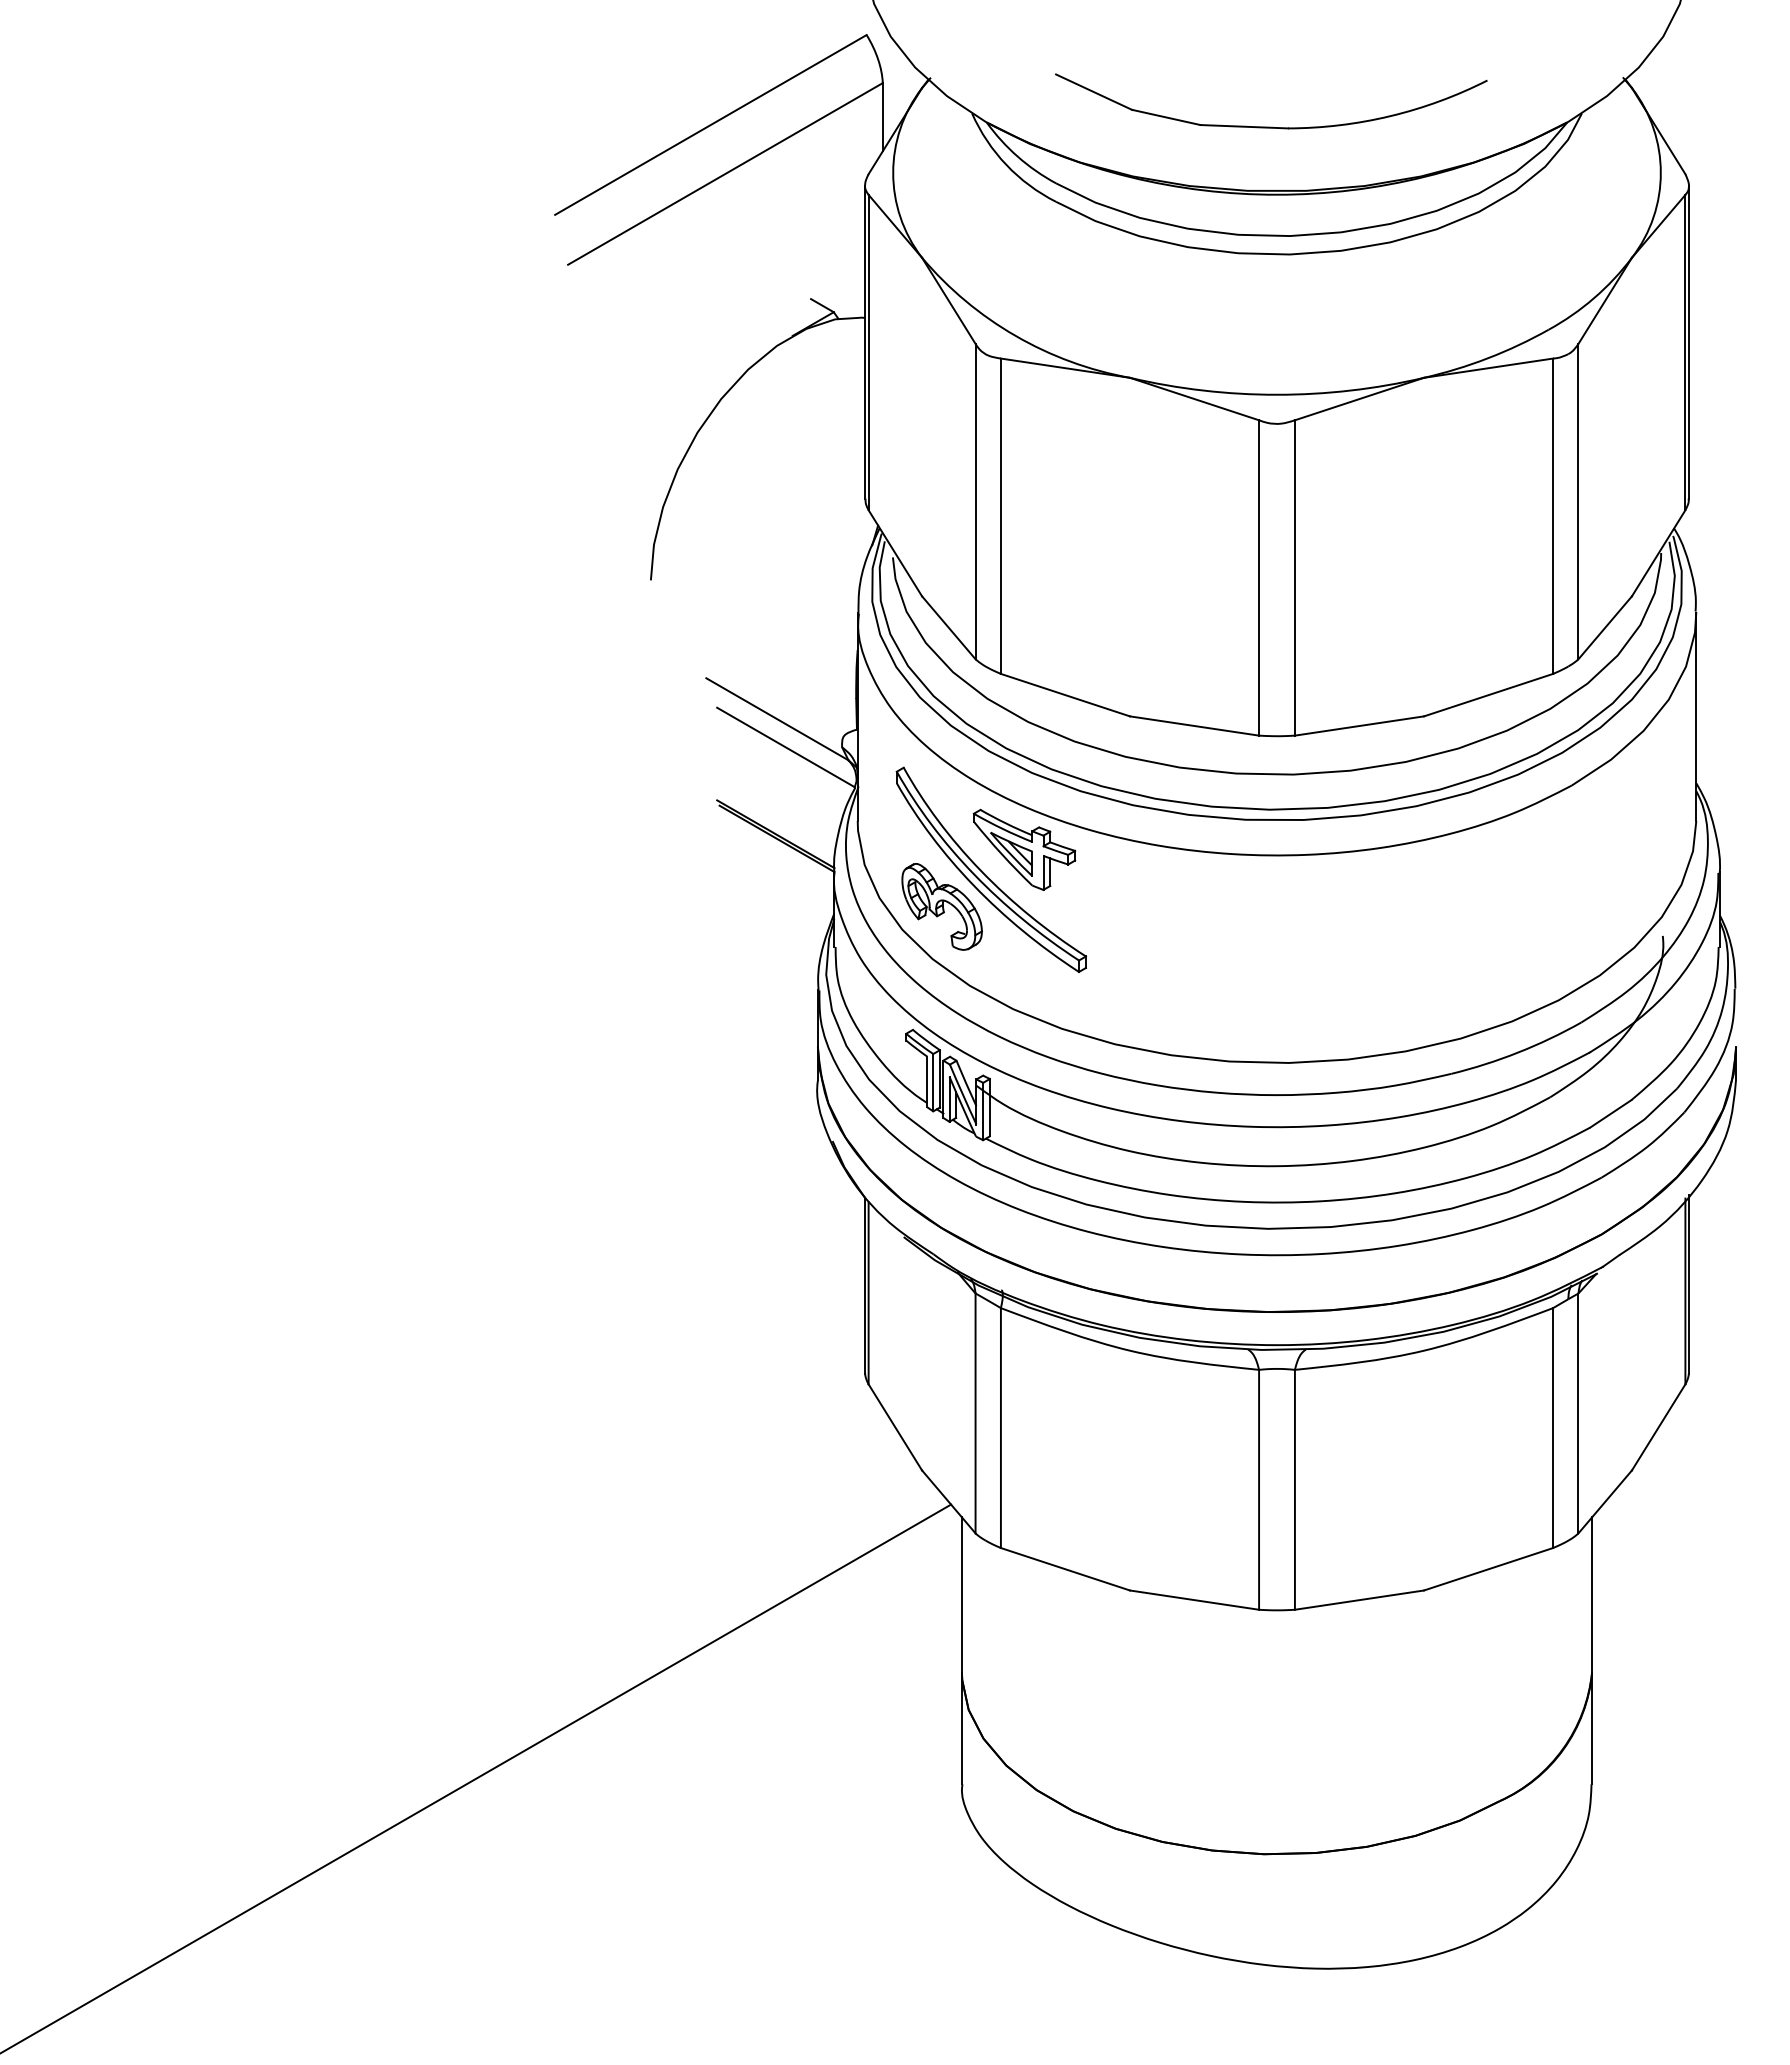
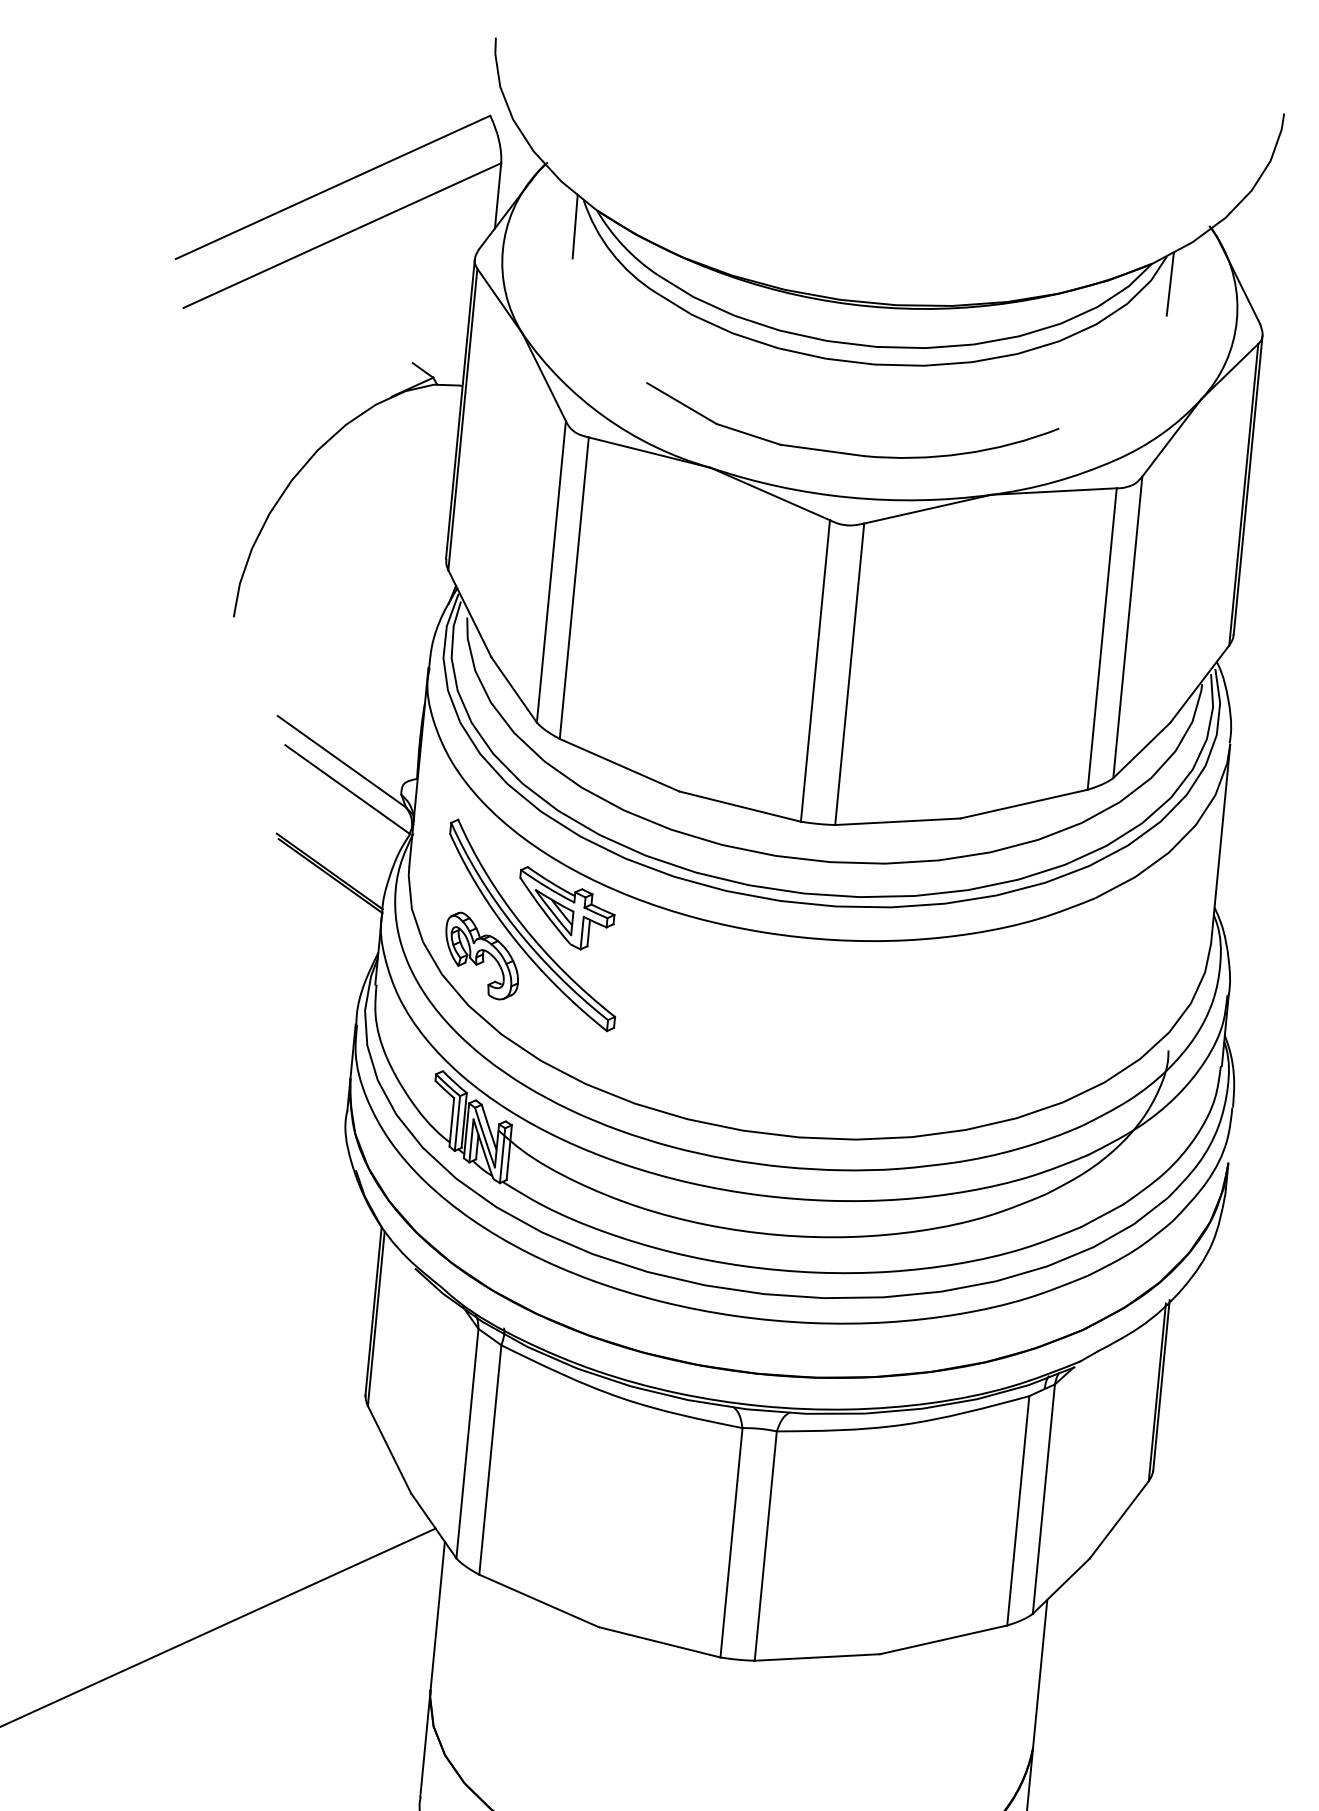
part: (1271, 126) -> (848, 452), moved
line: (965, 141) -> (574, 226), added
line: (1587, 141) -> (1169, 283), added

